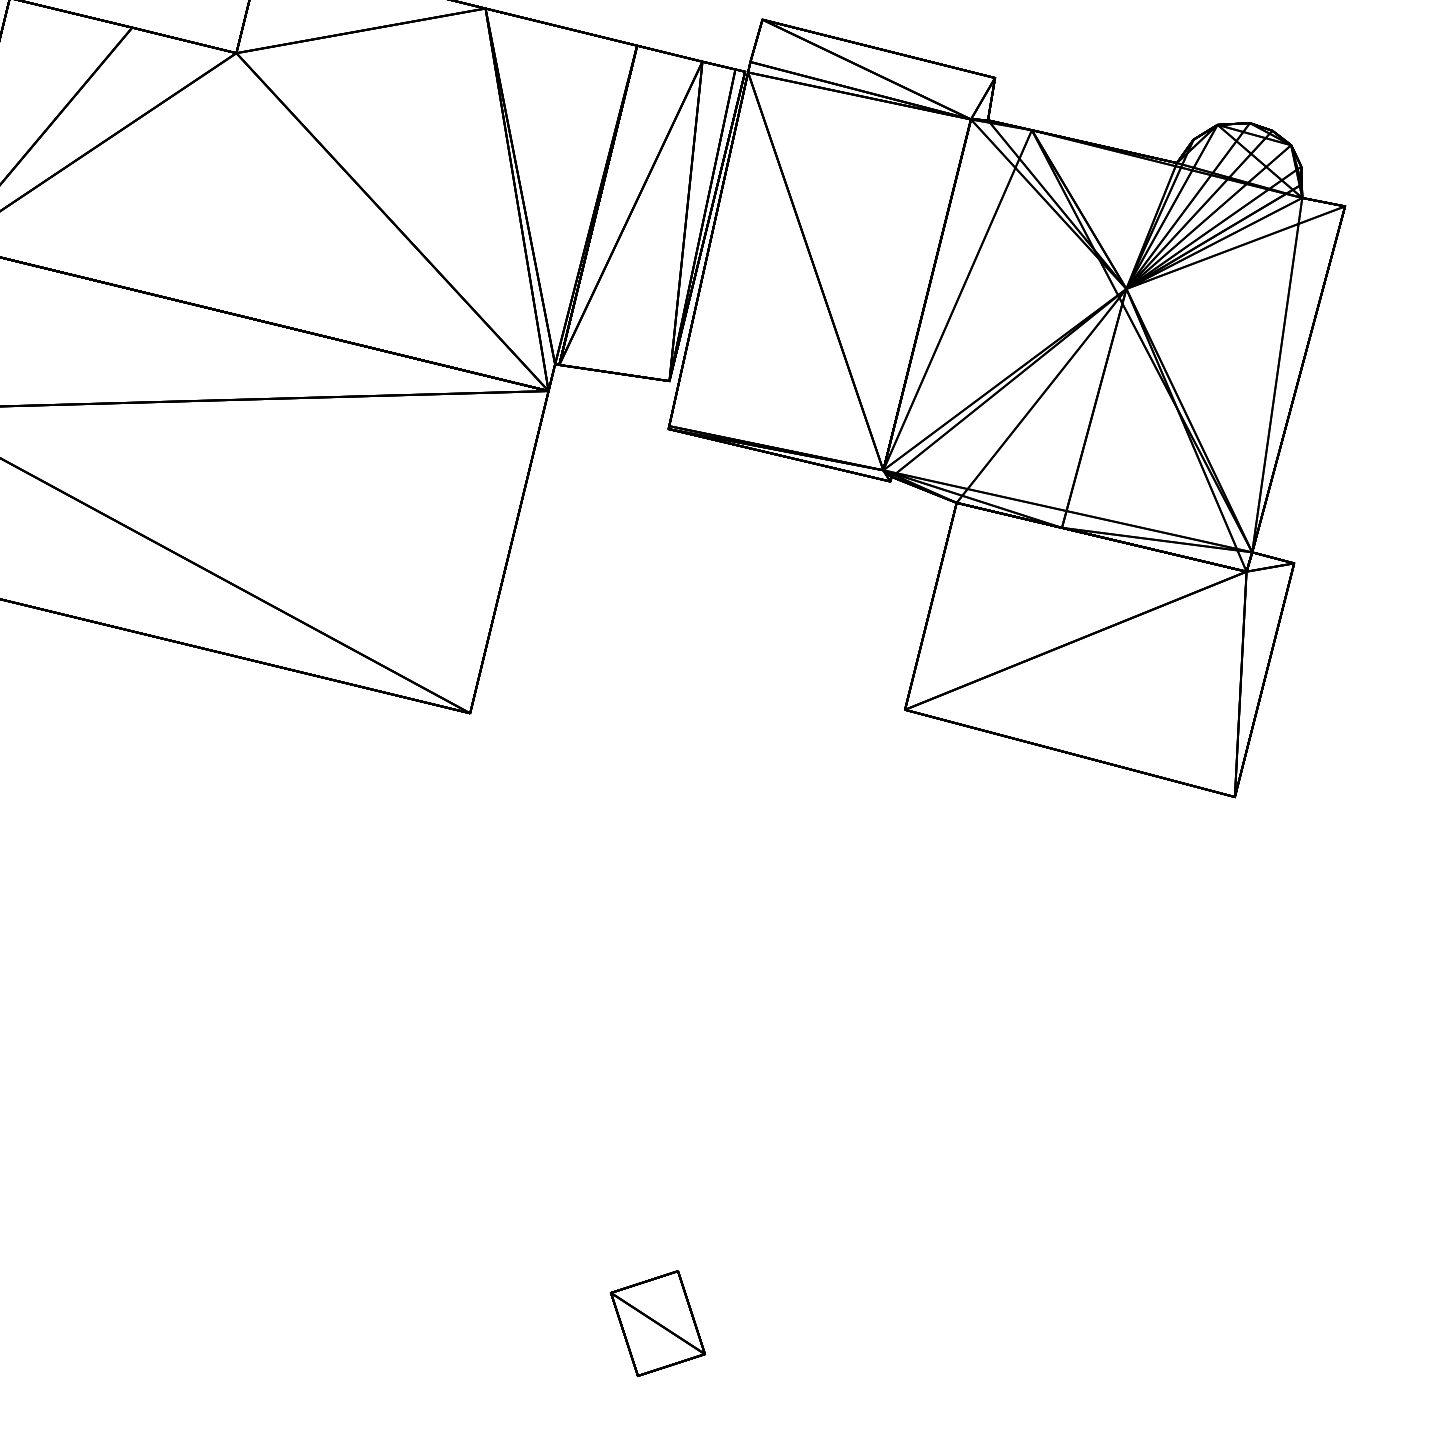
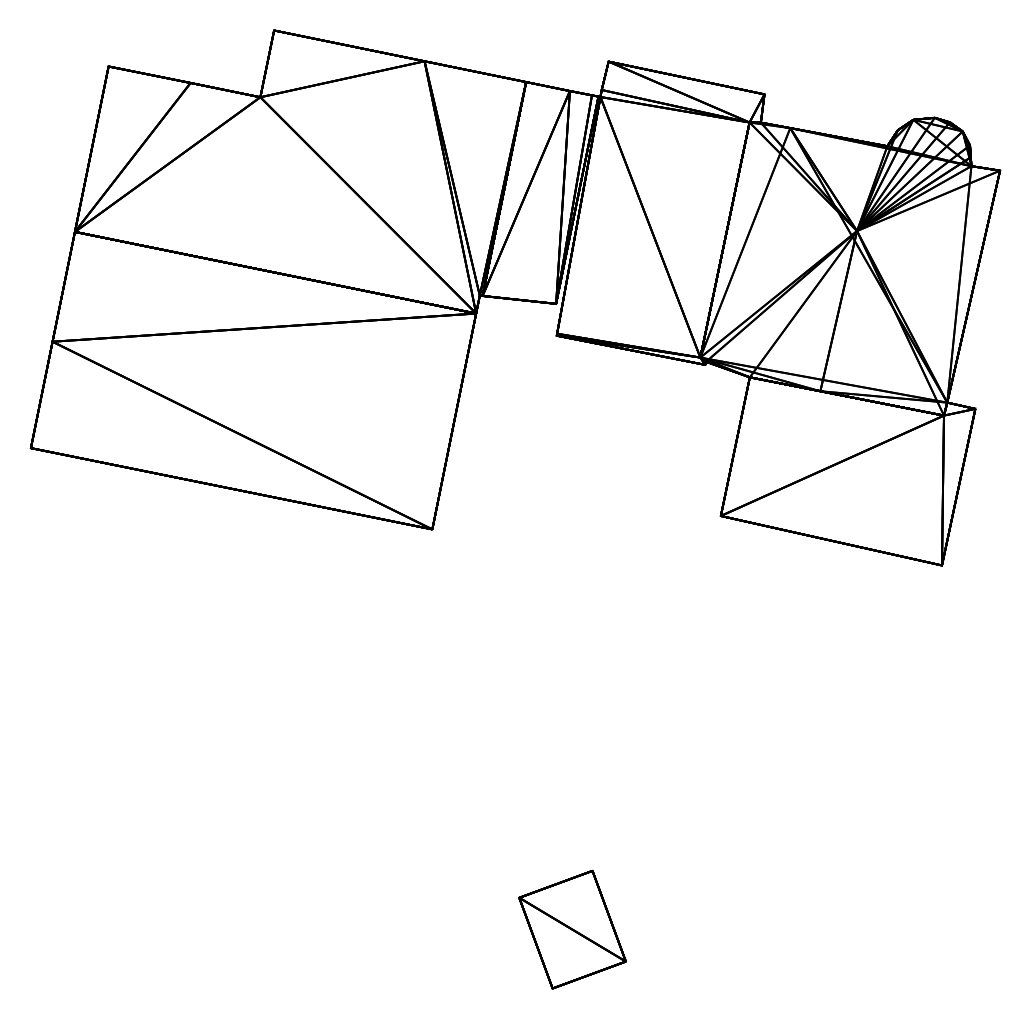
part: (657, 1323) -> (572, 929), size x1.67

